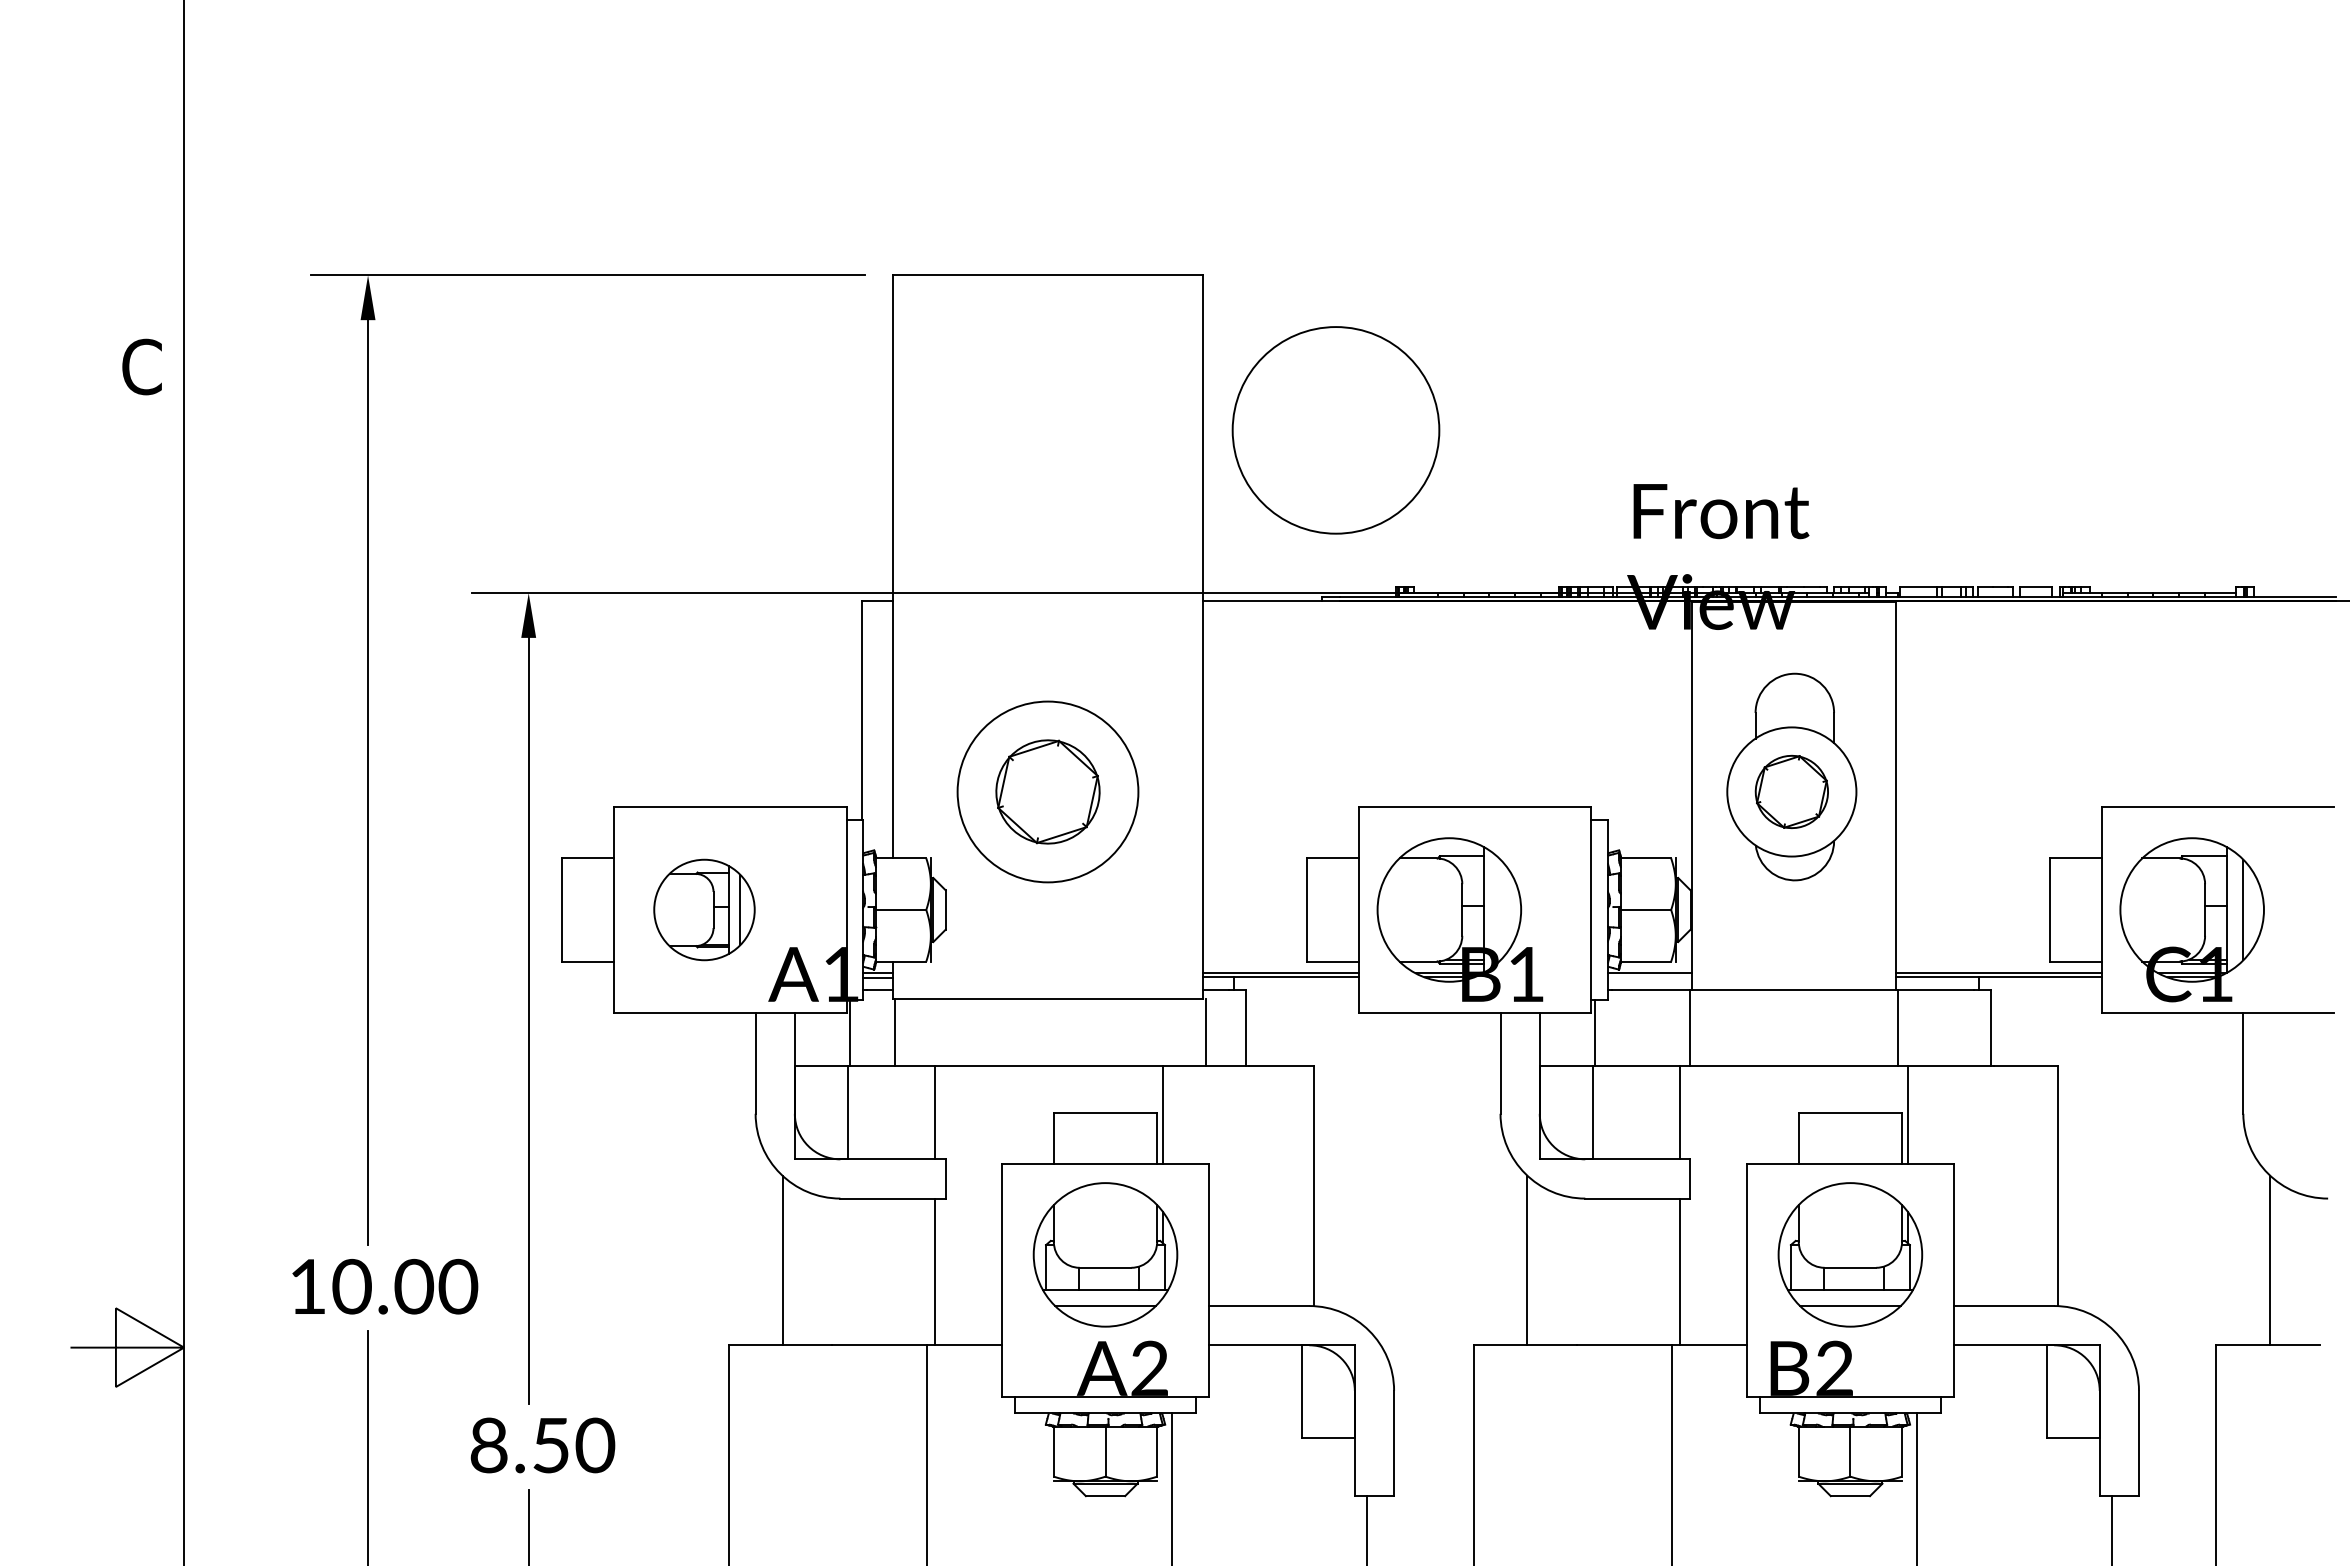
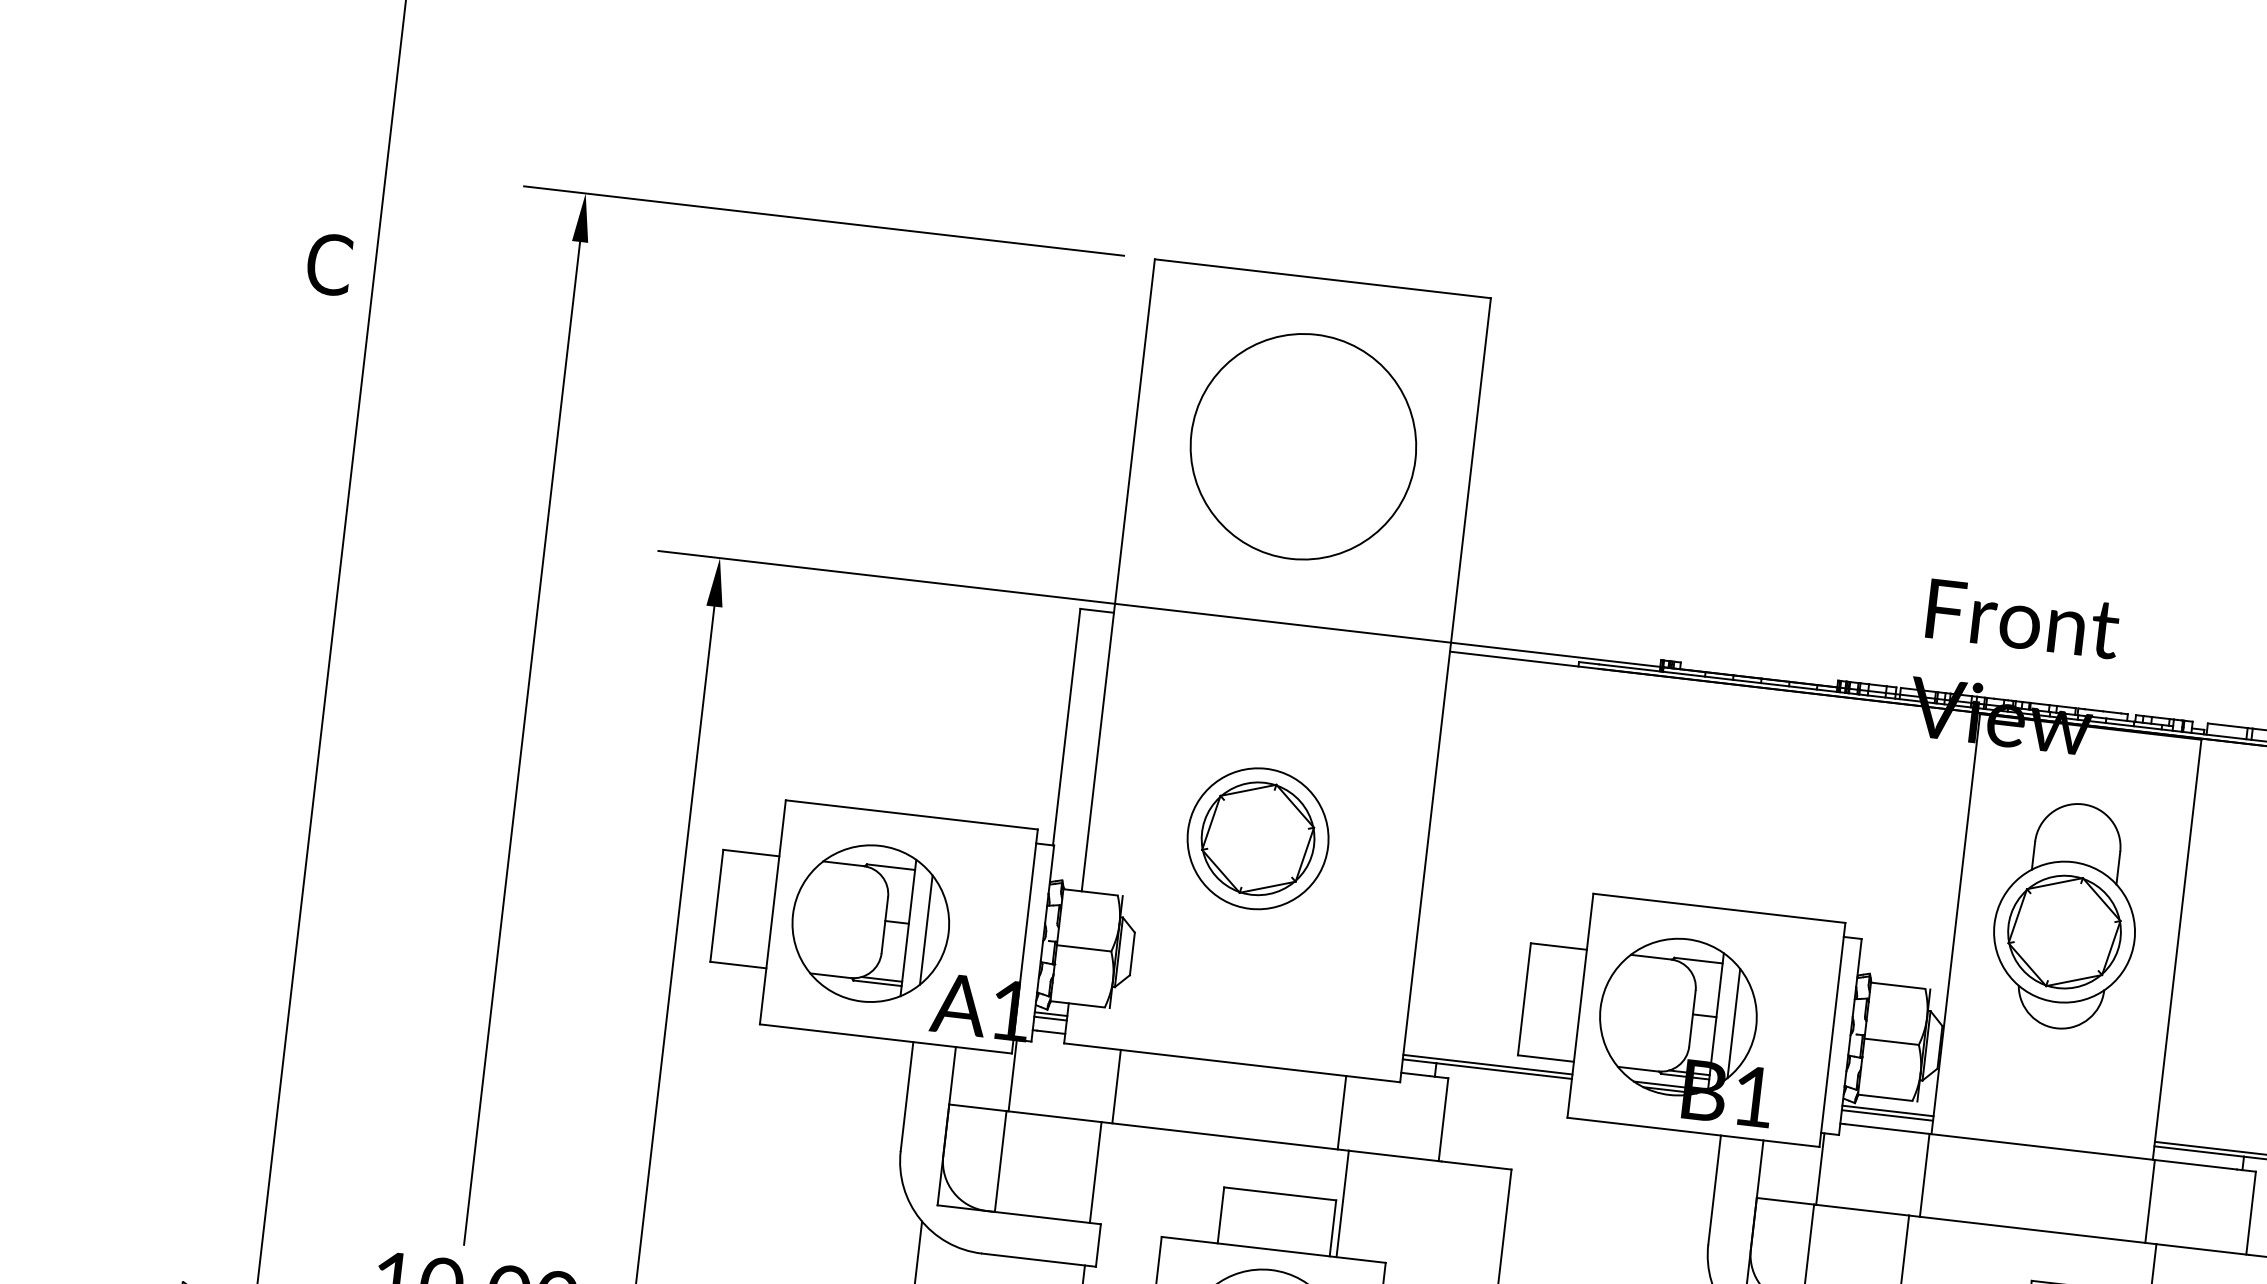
circle: (1335, 430) -> (1302, 446), moved
circle: (1047, 791) -> (1257, 838), size x0.71
part: (1791, 791) -> (2064, 931), size x1.43
part: (704, 909) -> (870, 923), size x1.43
line: (1500, 909) -> (1733, 1022), added
line: (1649, 977) -> (1886, 1115), added
line: (895, 1032) -> (1116, 1086), moved
line: (1206, 1032) -> (1342, 1112), moved

